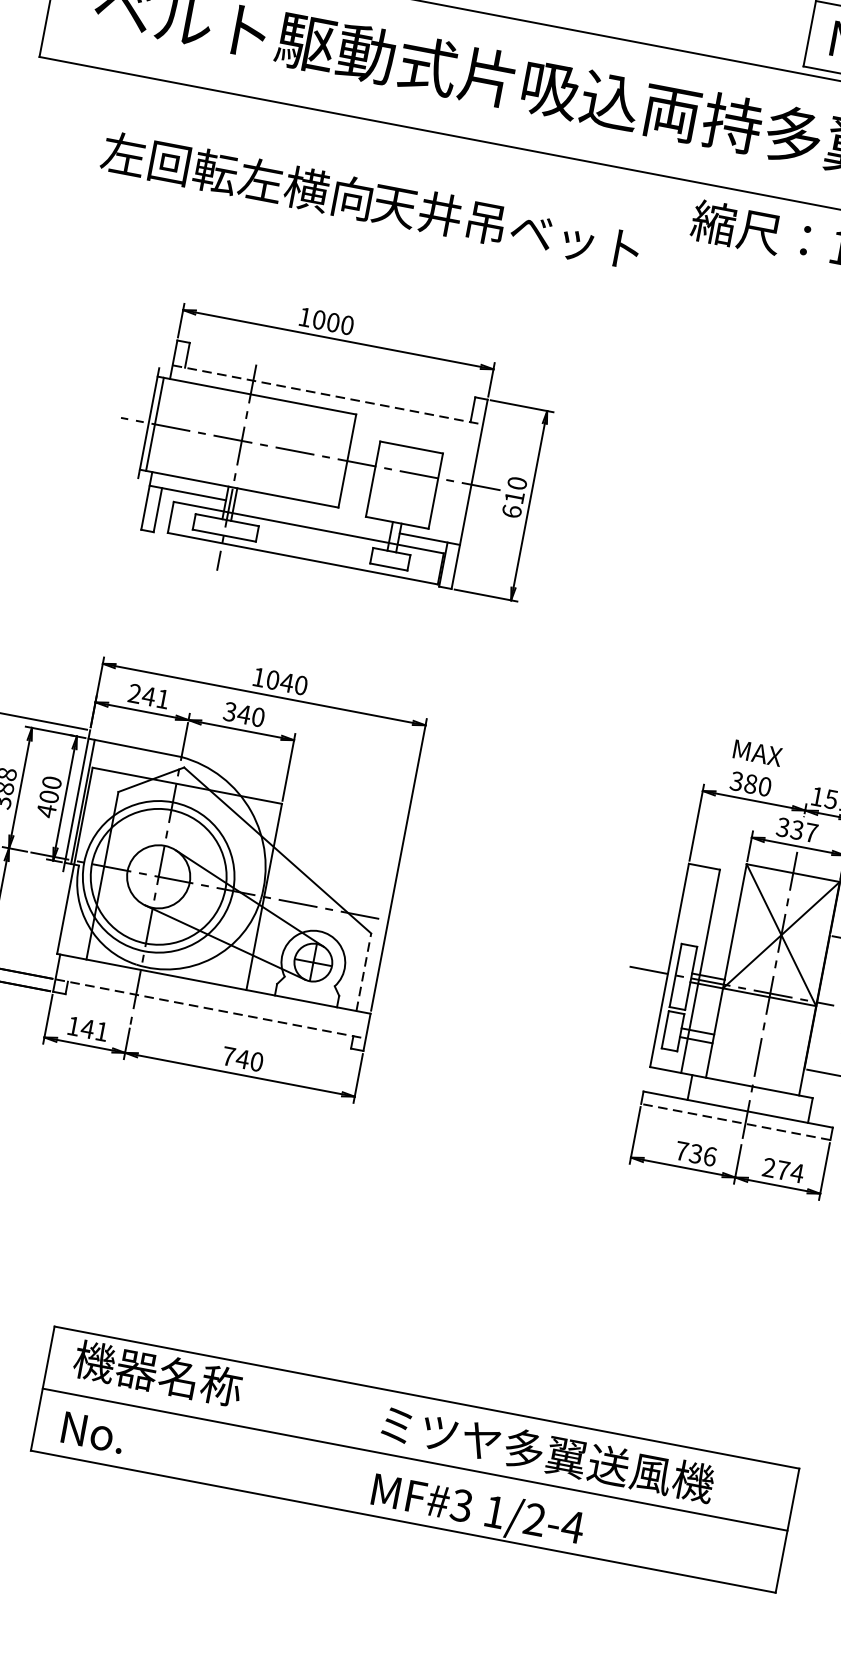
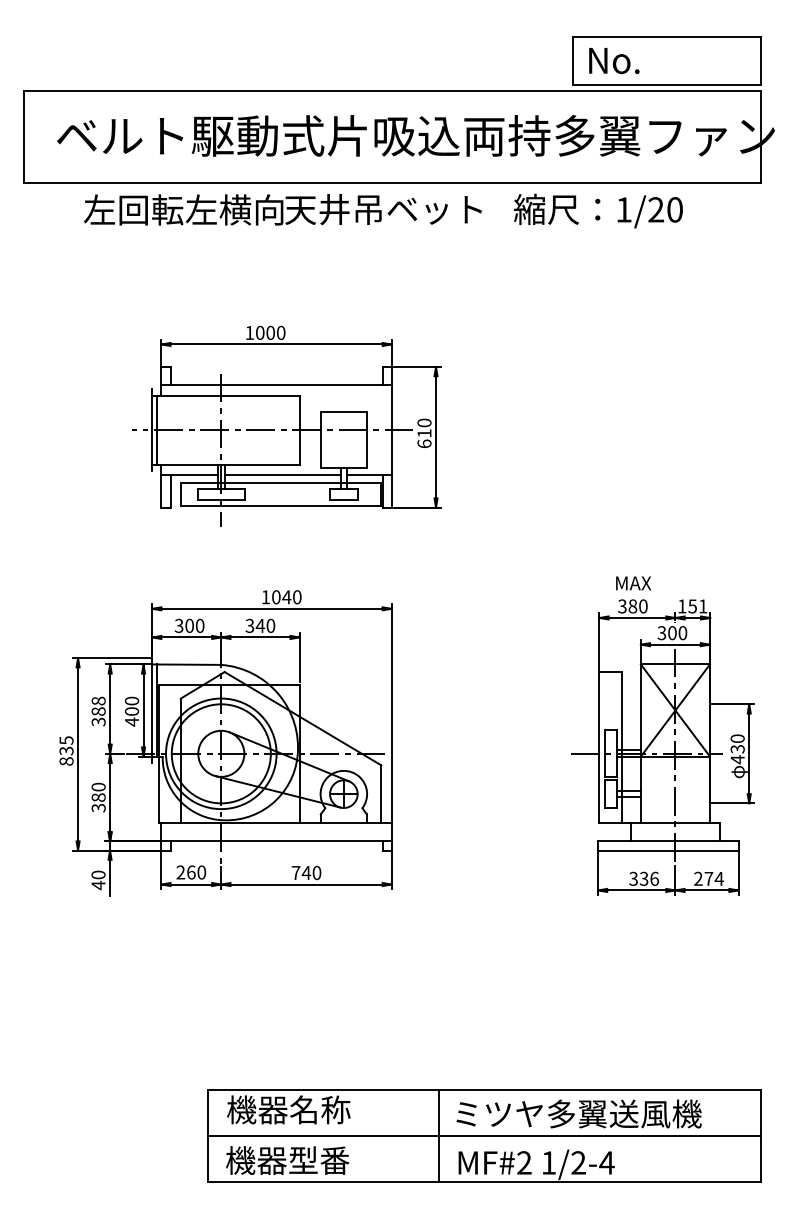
text: (370, 200) -> (282, 209), moved
line: (328, 395) -> (277, 385), dashed -> solid
line: (312, 516) -> (282, 474), added
text: (148, 695) -> (189, 625), 241 -> 300
text: (804, 831) -> (677, 633), 337 -> 300
line: (363, 972) -> (381, 794), dashed -> solid
line: (211, 1009) -> (277, 841), dashed -> solid
text: (88, 1028) -> (191, 872), 141 -> 260
line: (734, 1121) -> (667, 850), dashed -> solid
text: (681, 1150) -> (633, 878), 736 -> 336
text: (143, 1441) -> (287, 1160), No. -> 機器型番
line: (352, 1448) -> (438, 1136), added
text: (462, 1505) -> (524, 1162), MF#3 -> MF#2

